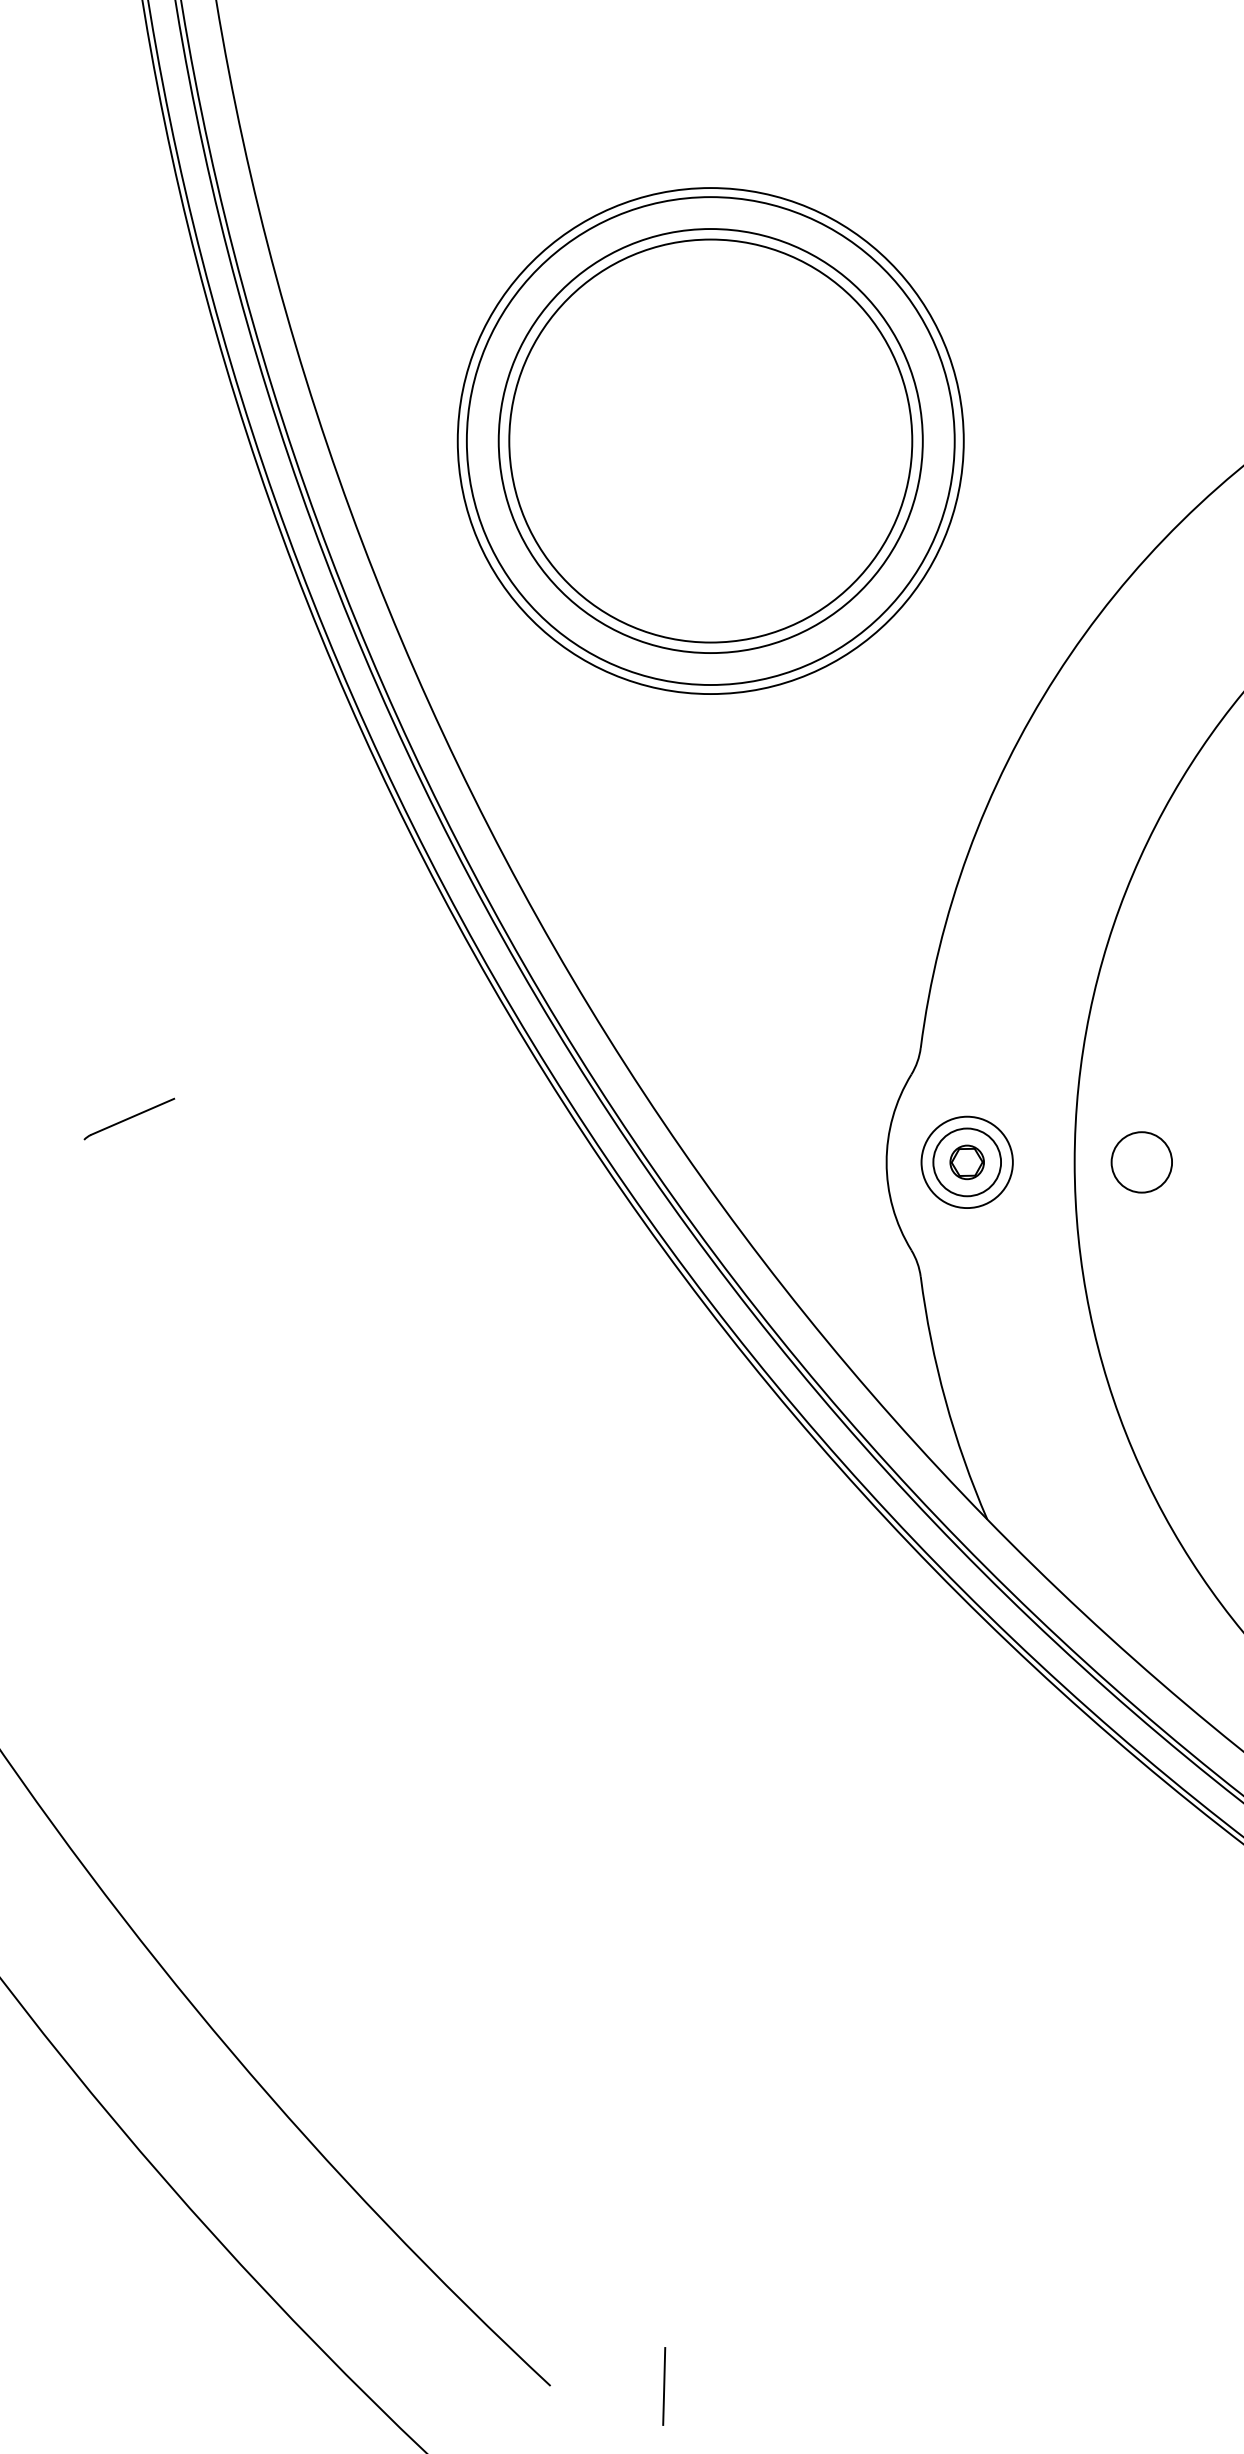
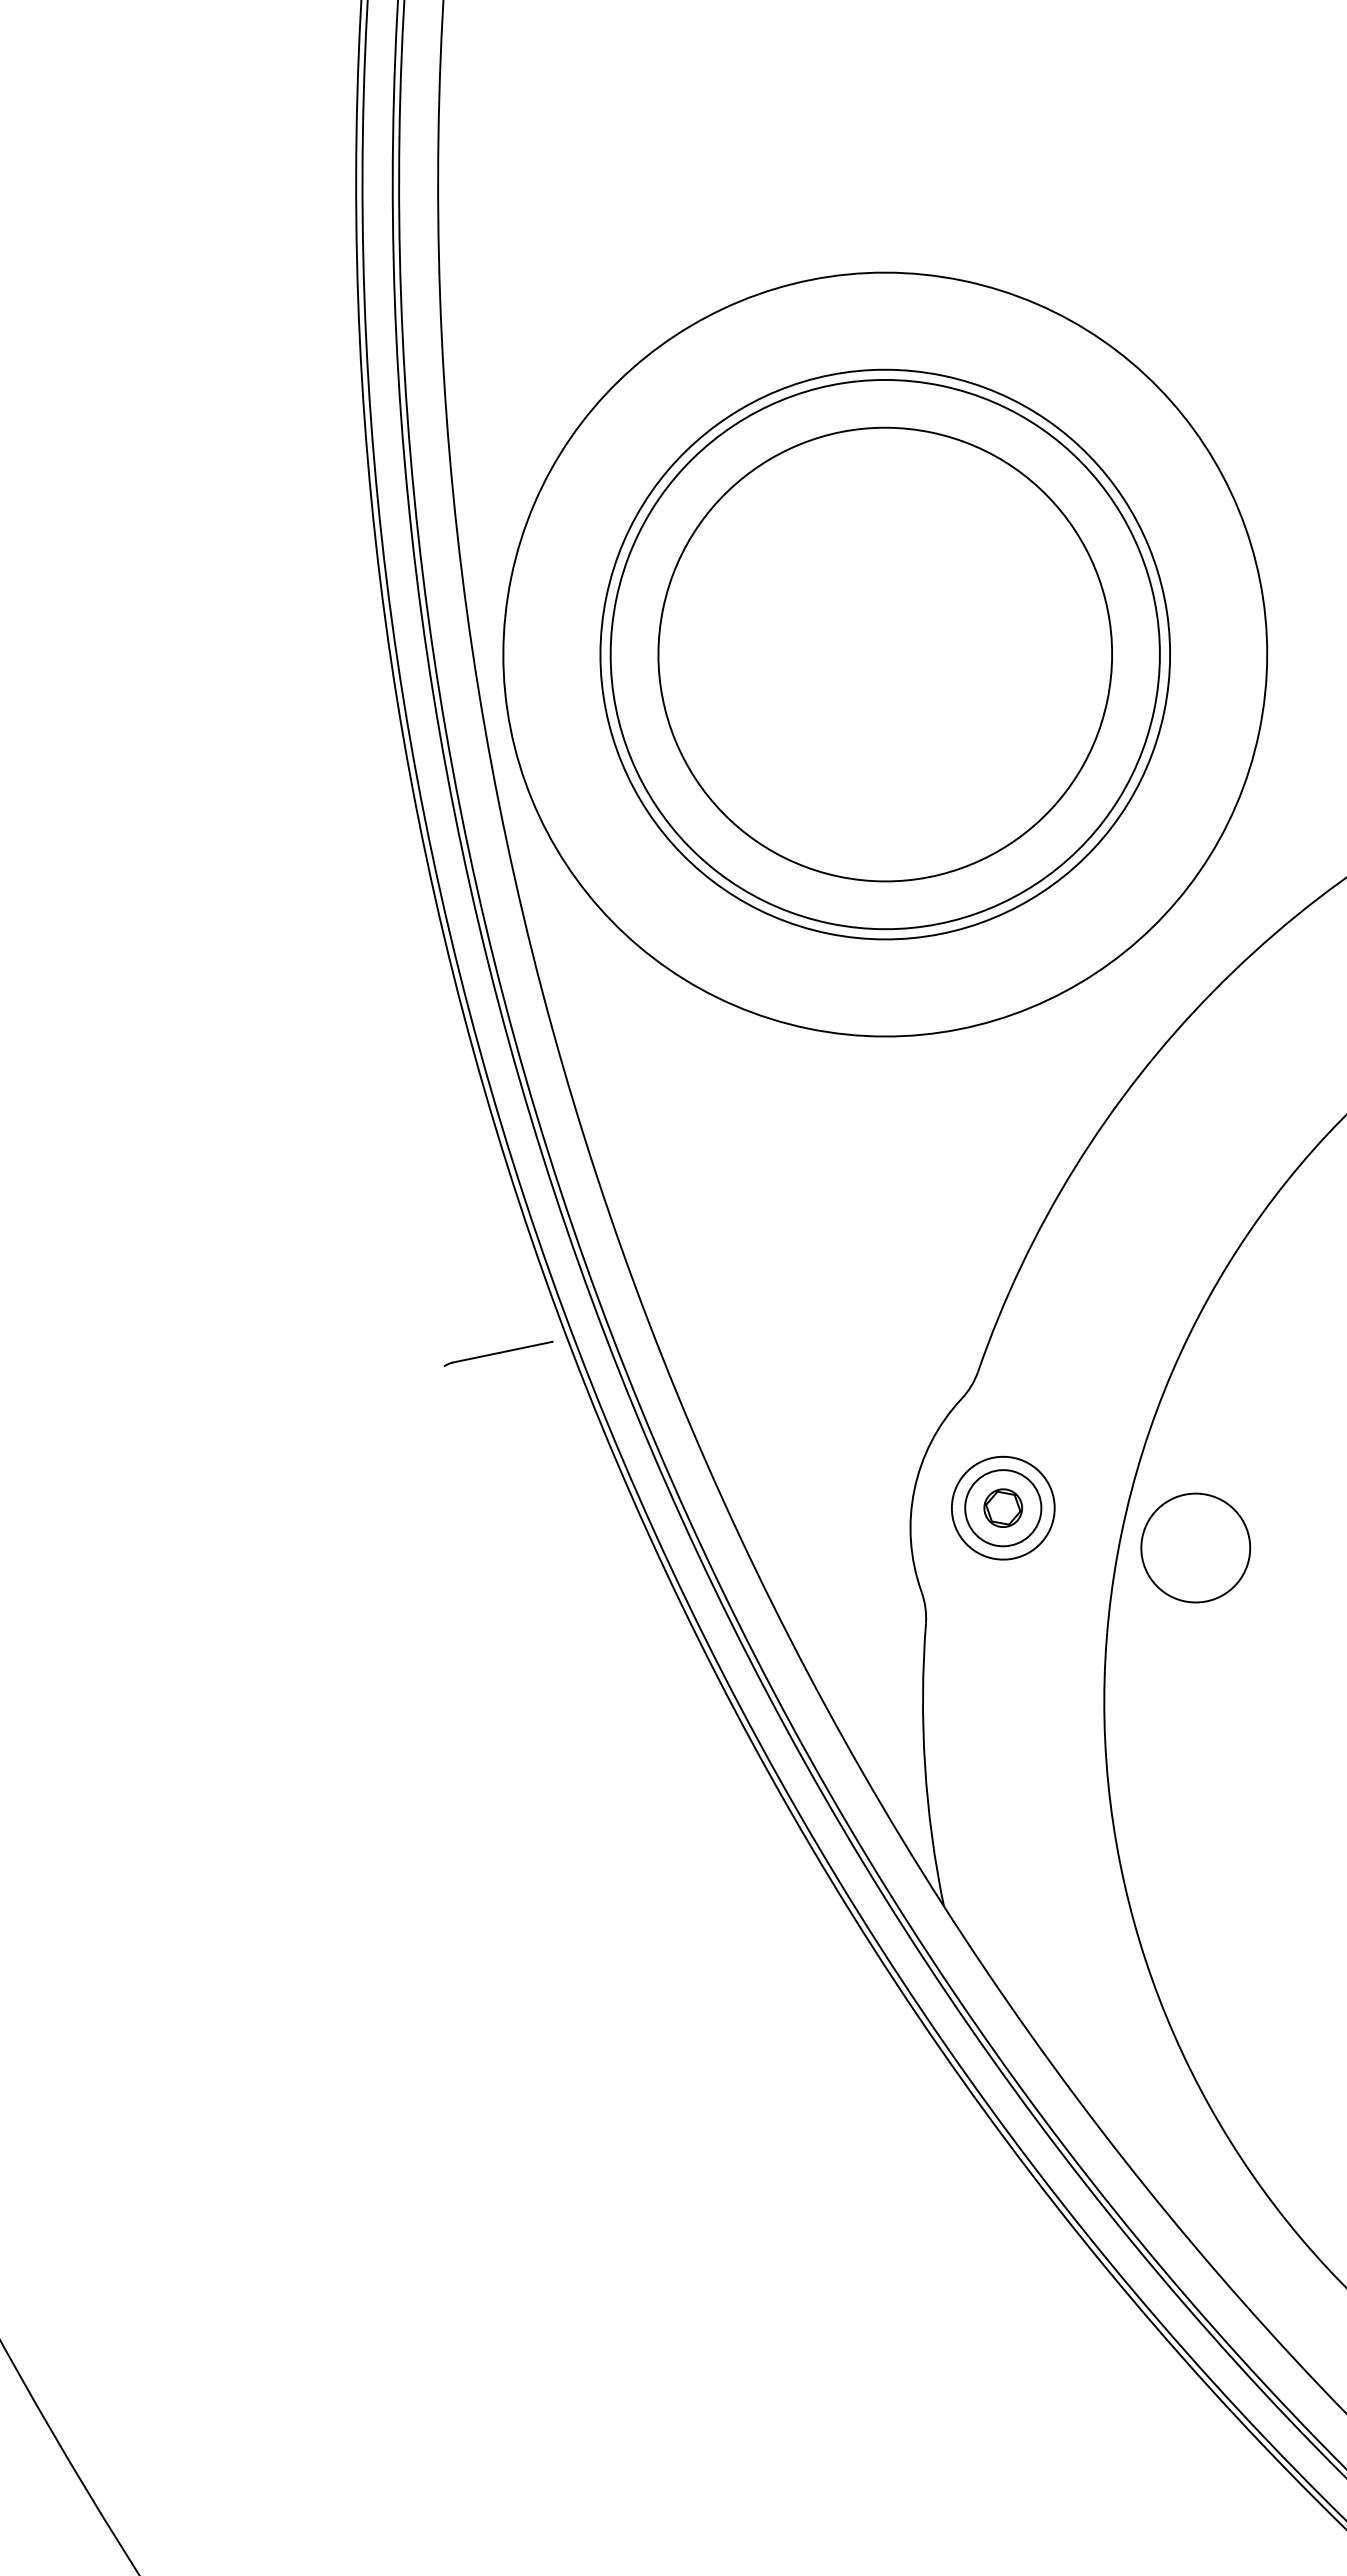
circle: (710, 441) -> (884, 655), size x1.6
part: (129, 1118) -> (498, 1353), moved
circle: (1141, 1162) -> (1195, 1548), size x1.6

